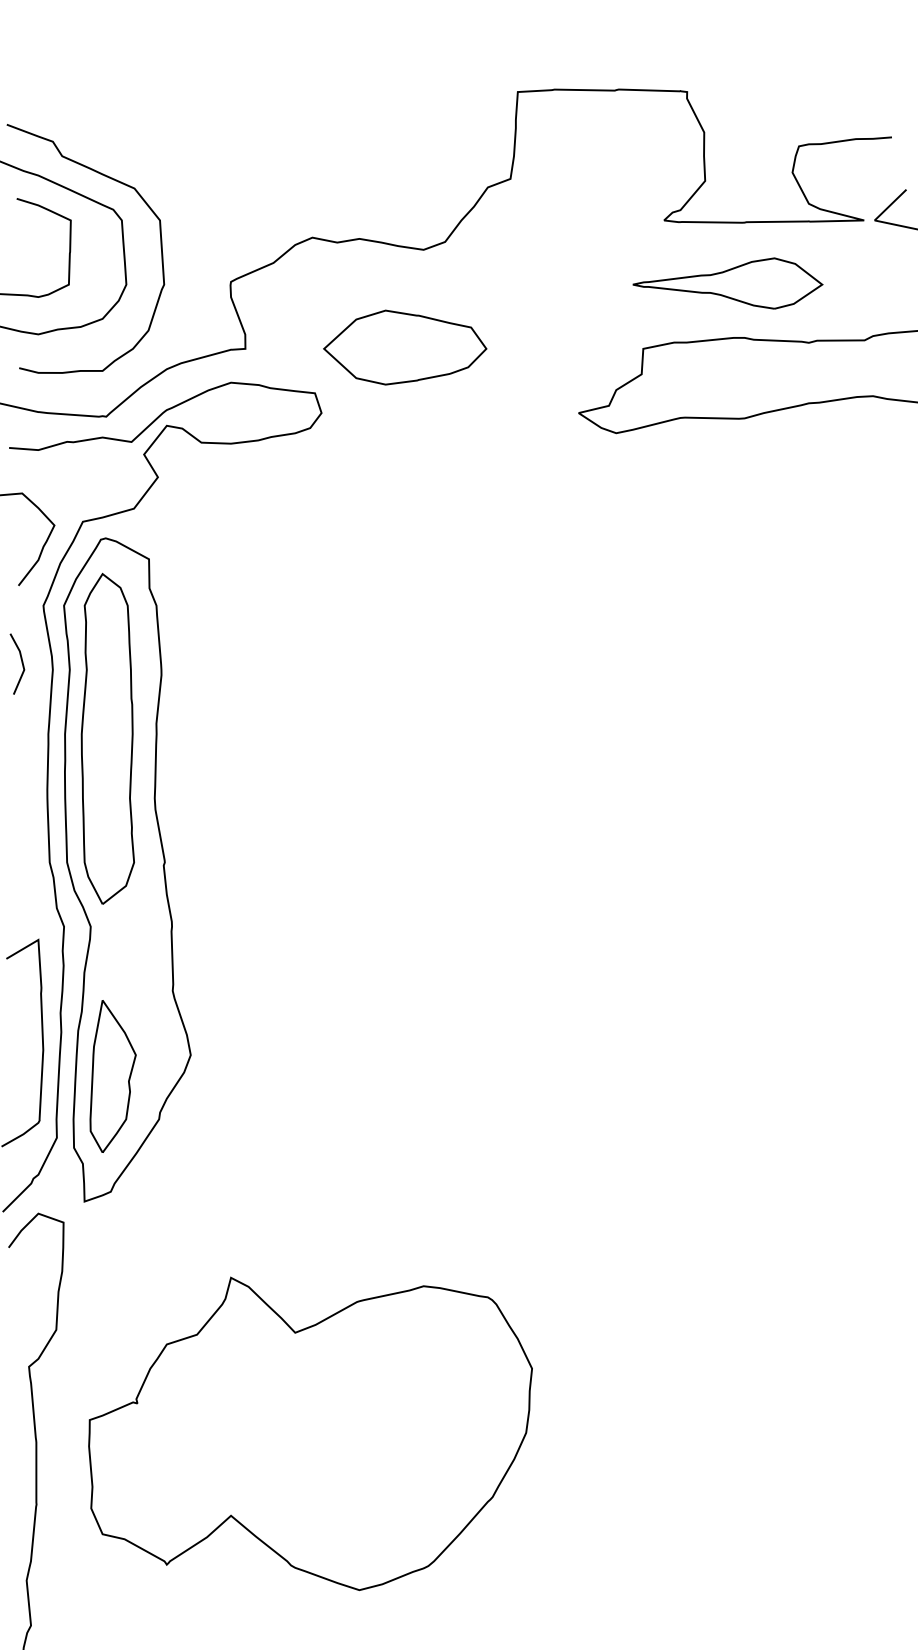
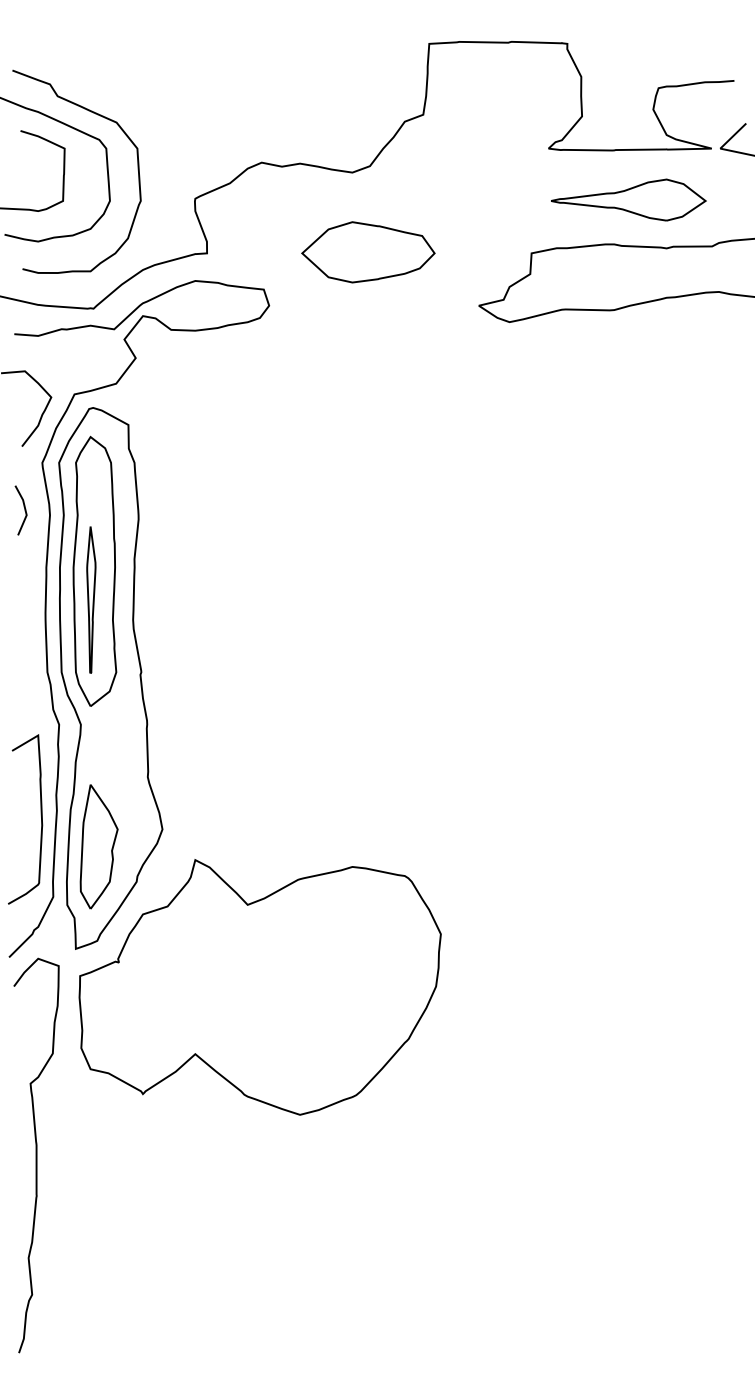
part: (727, 282) -> (628, 199), moved
part: (405, 347) -> (368, 252), moved
part: (103, 773) -> (91, 599), added
part: (309, 1434) -> (259, 987), moved

